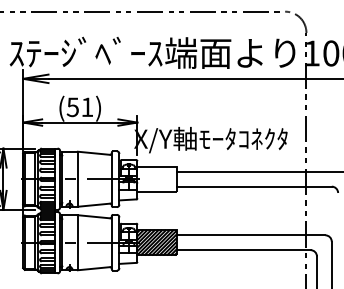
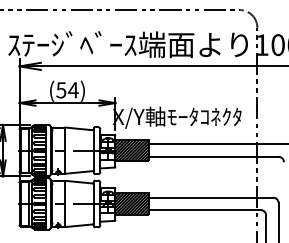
text: (87, 107) -> (73, 90), (51) -> (54)
hatch: (156, 179) -> (131, 150), added

